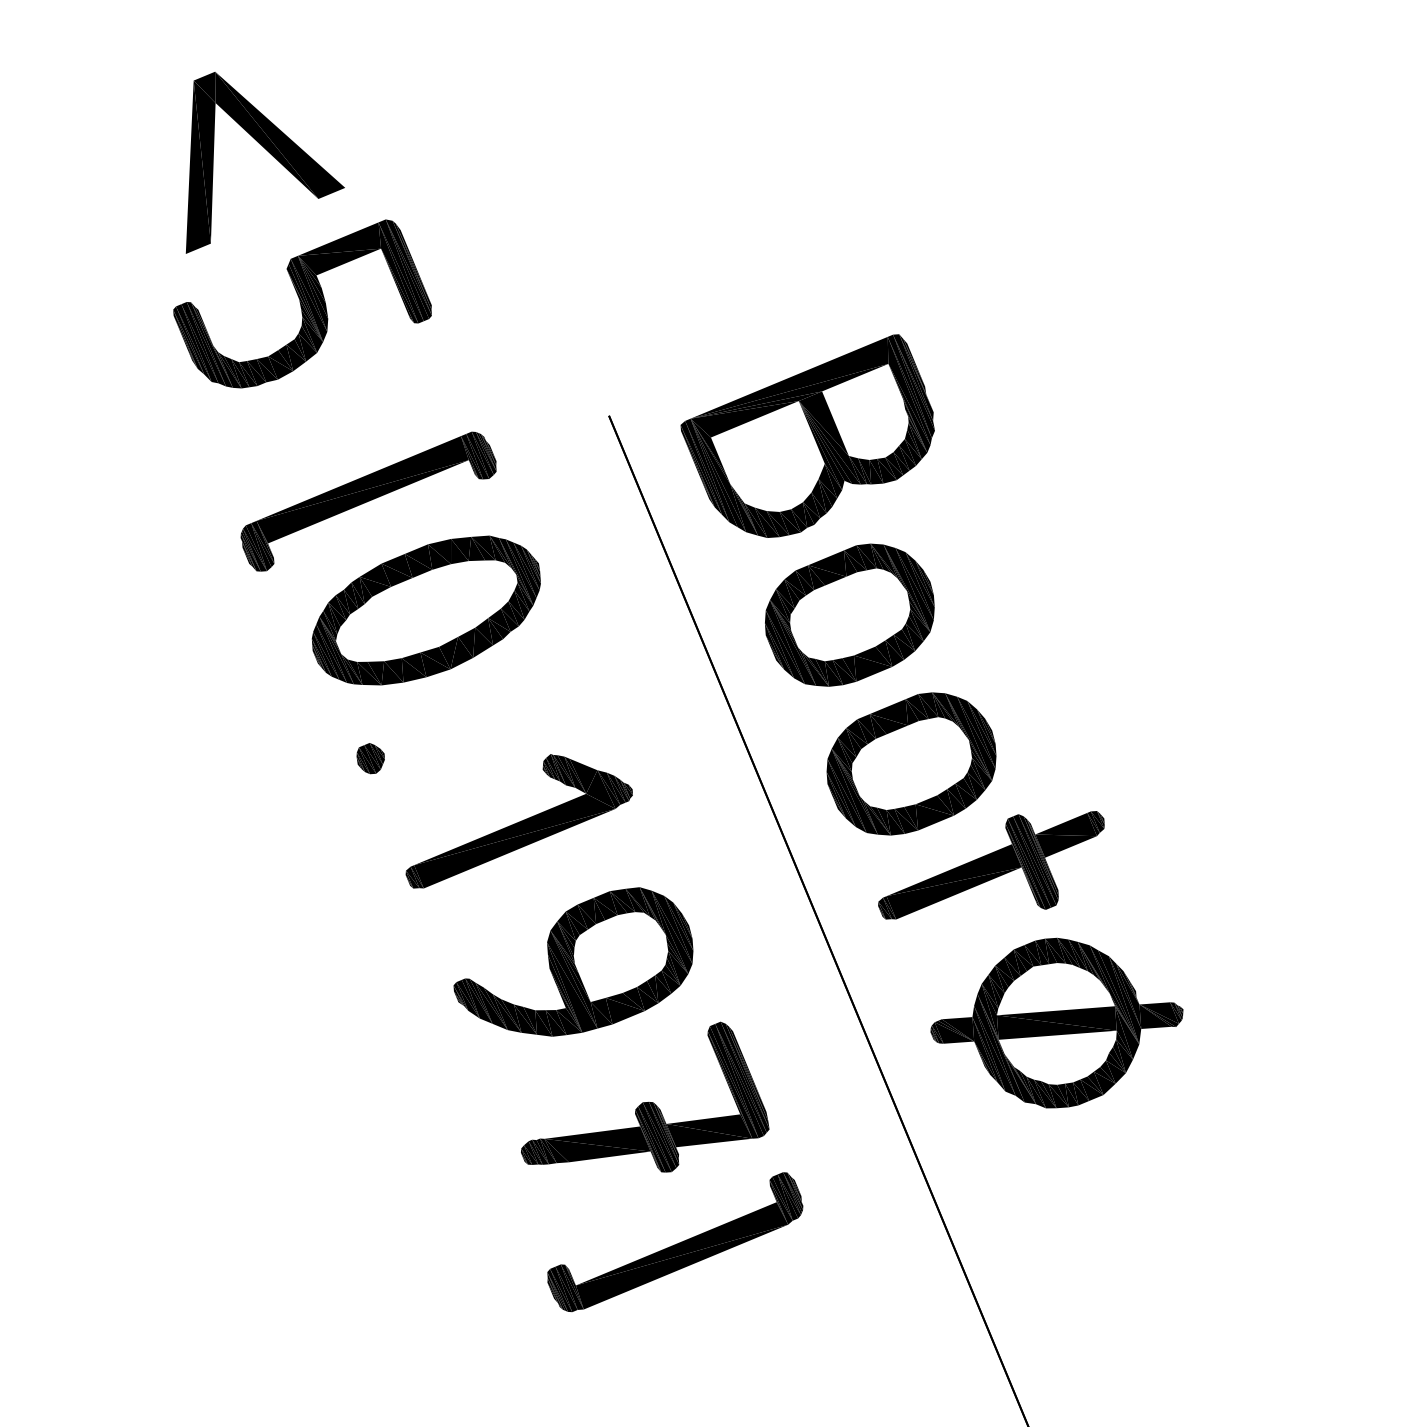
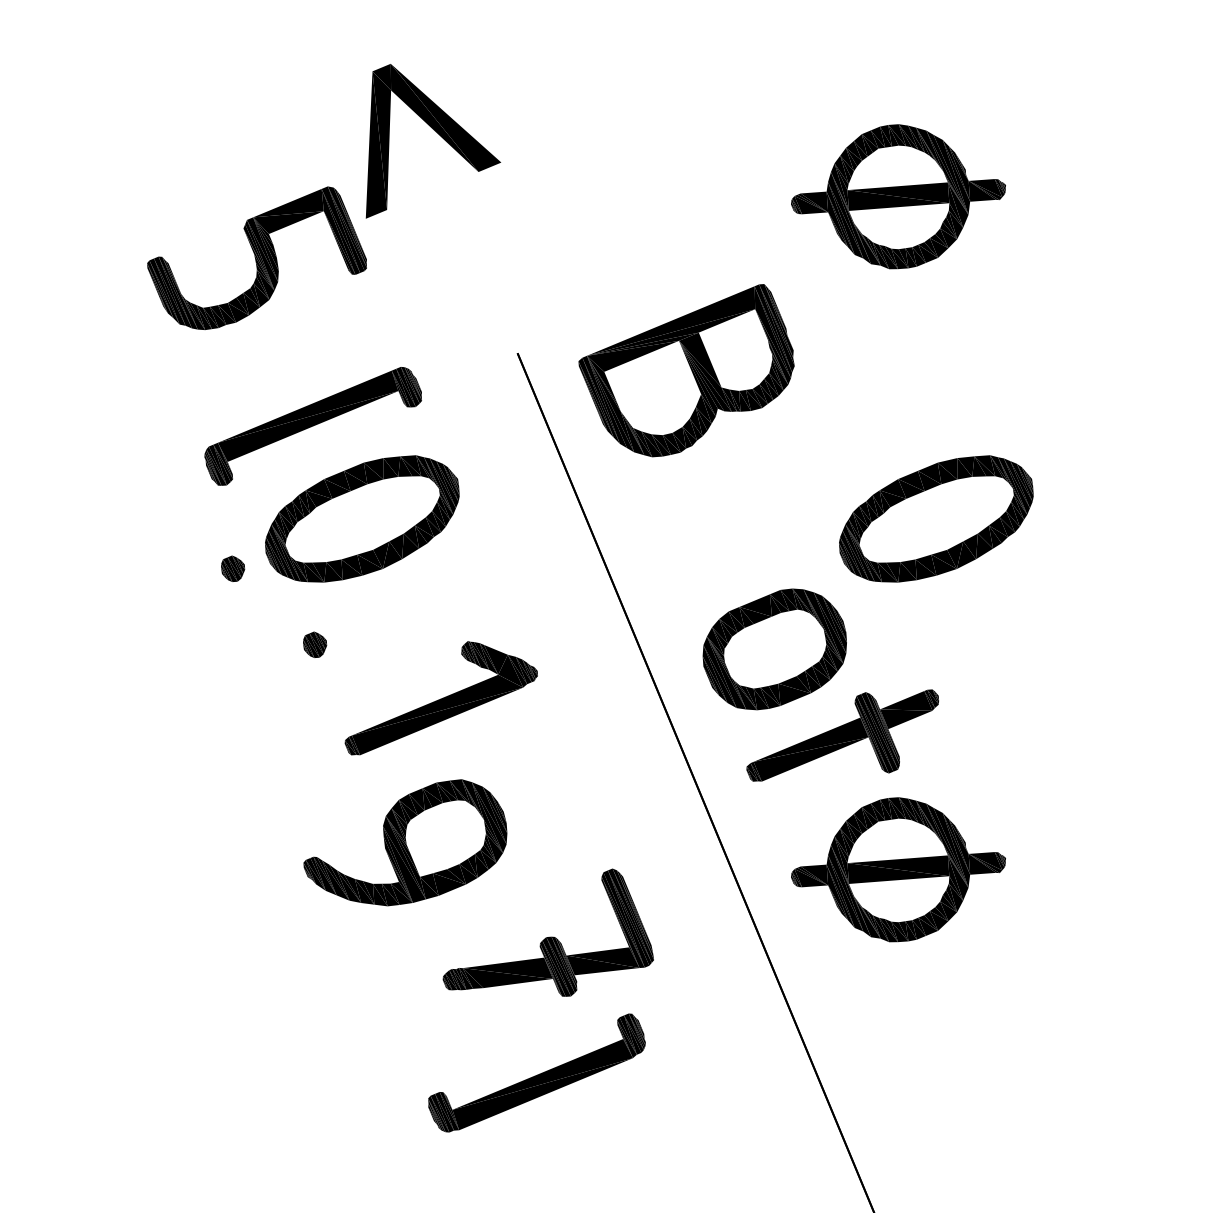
part: (272, 156) -> (439, 135), moved
part: (1056, 231) -> (898, 196), added
part: (1101, 610) -> (936, 518), added
part: (849, 614) -> (722, 522), removed
part: (274, 668) -> (233, 568), added
part: (573, 961) -> (405, 842), moved
part: (674, 1241) -> (536, 1072), moved

